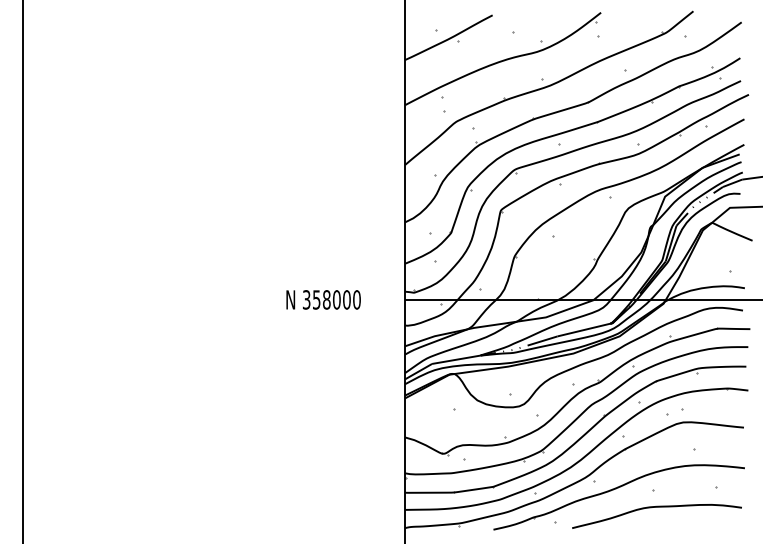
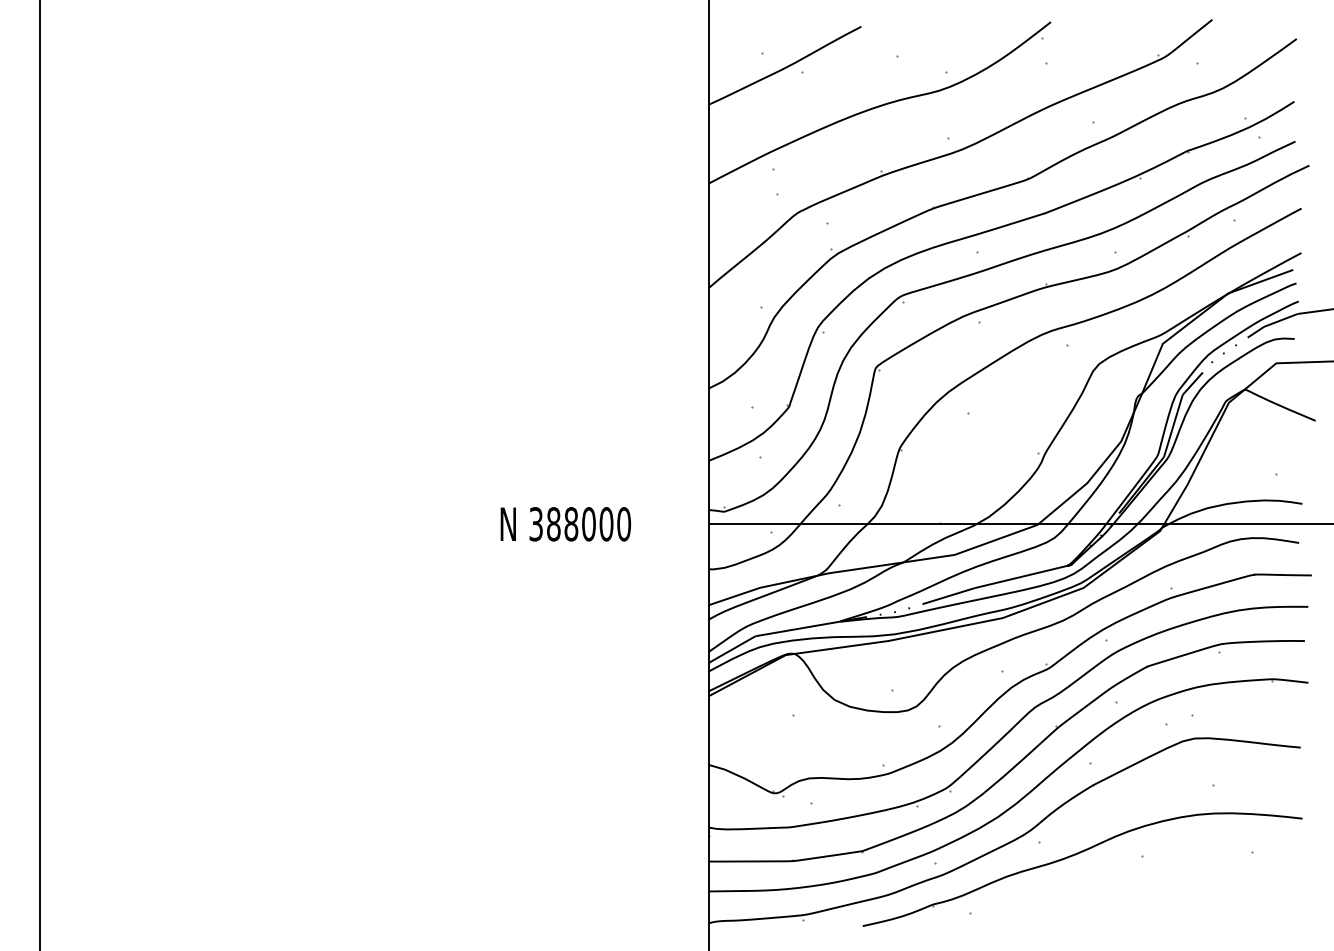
text: (316, 299) -> (553, 523), 358000 -> 388000
curve: (656, 507) -> (1147, 887), removed

